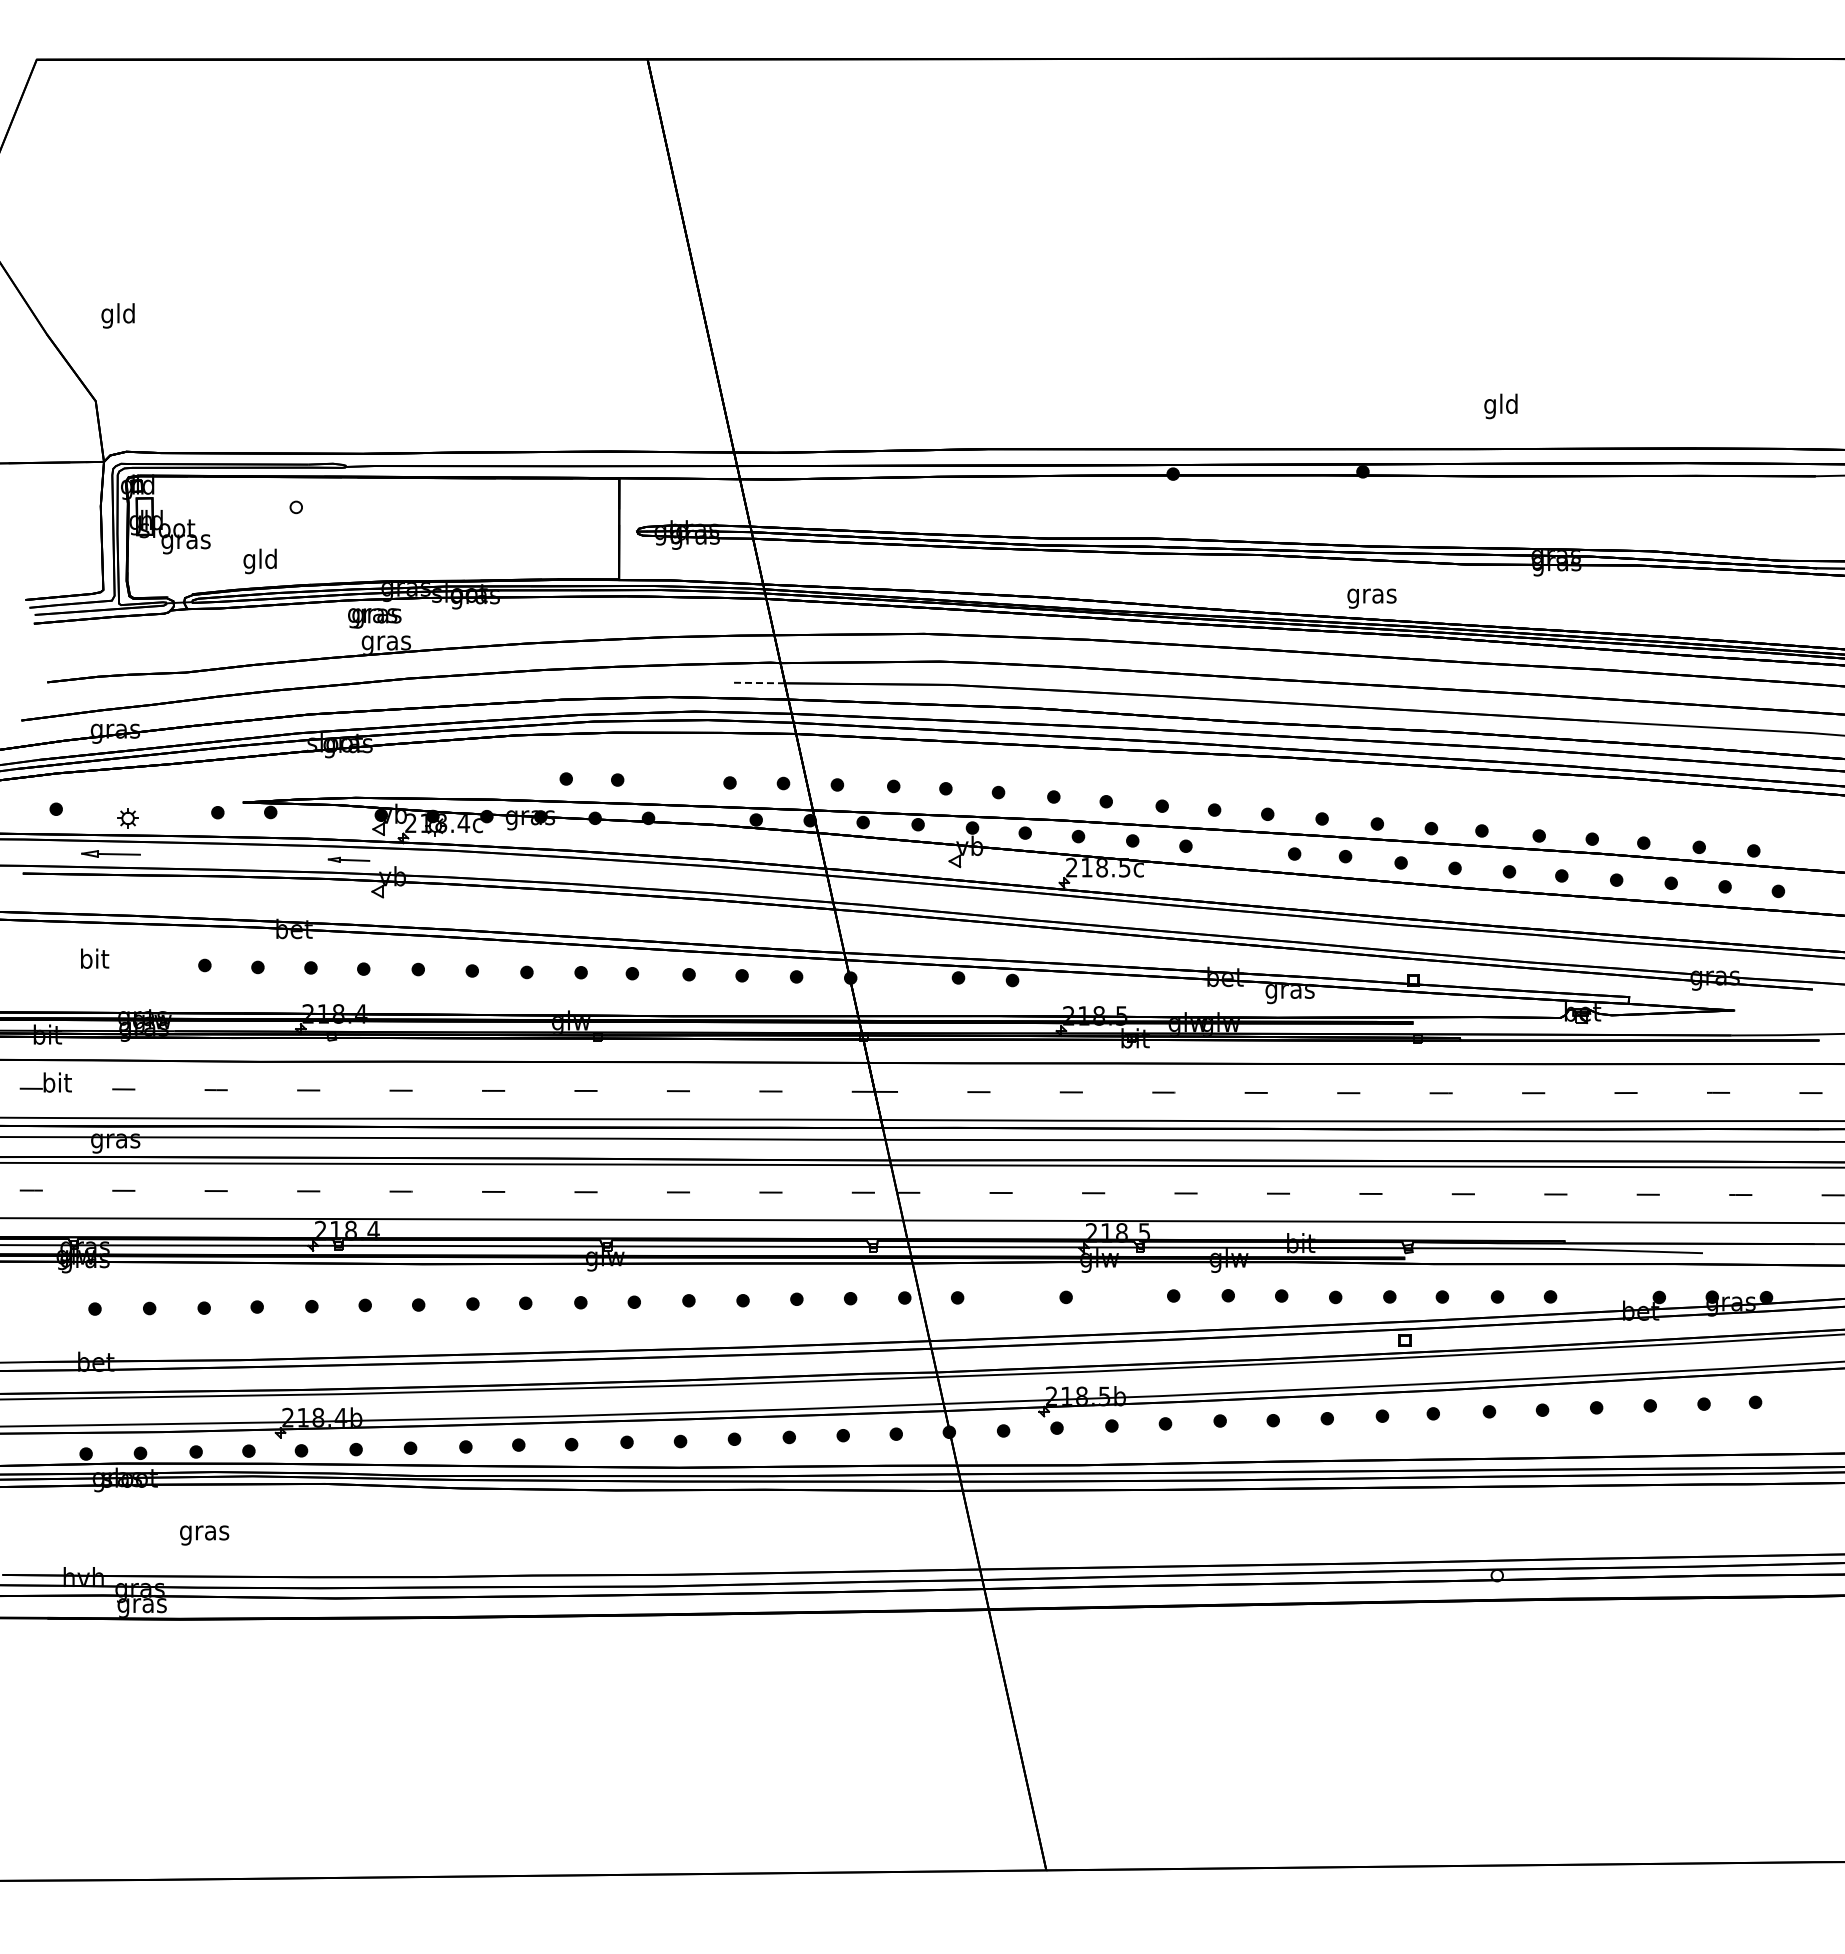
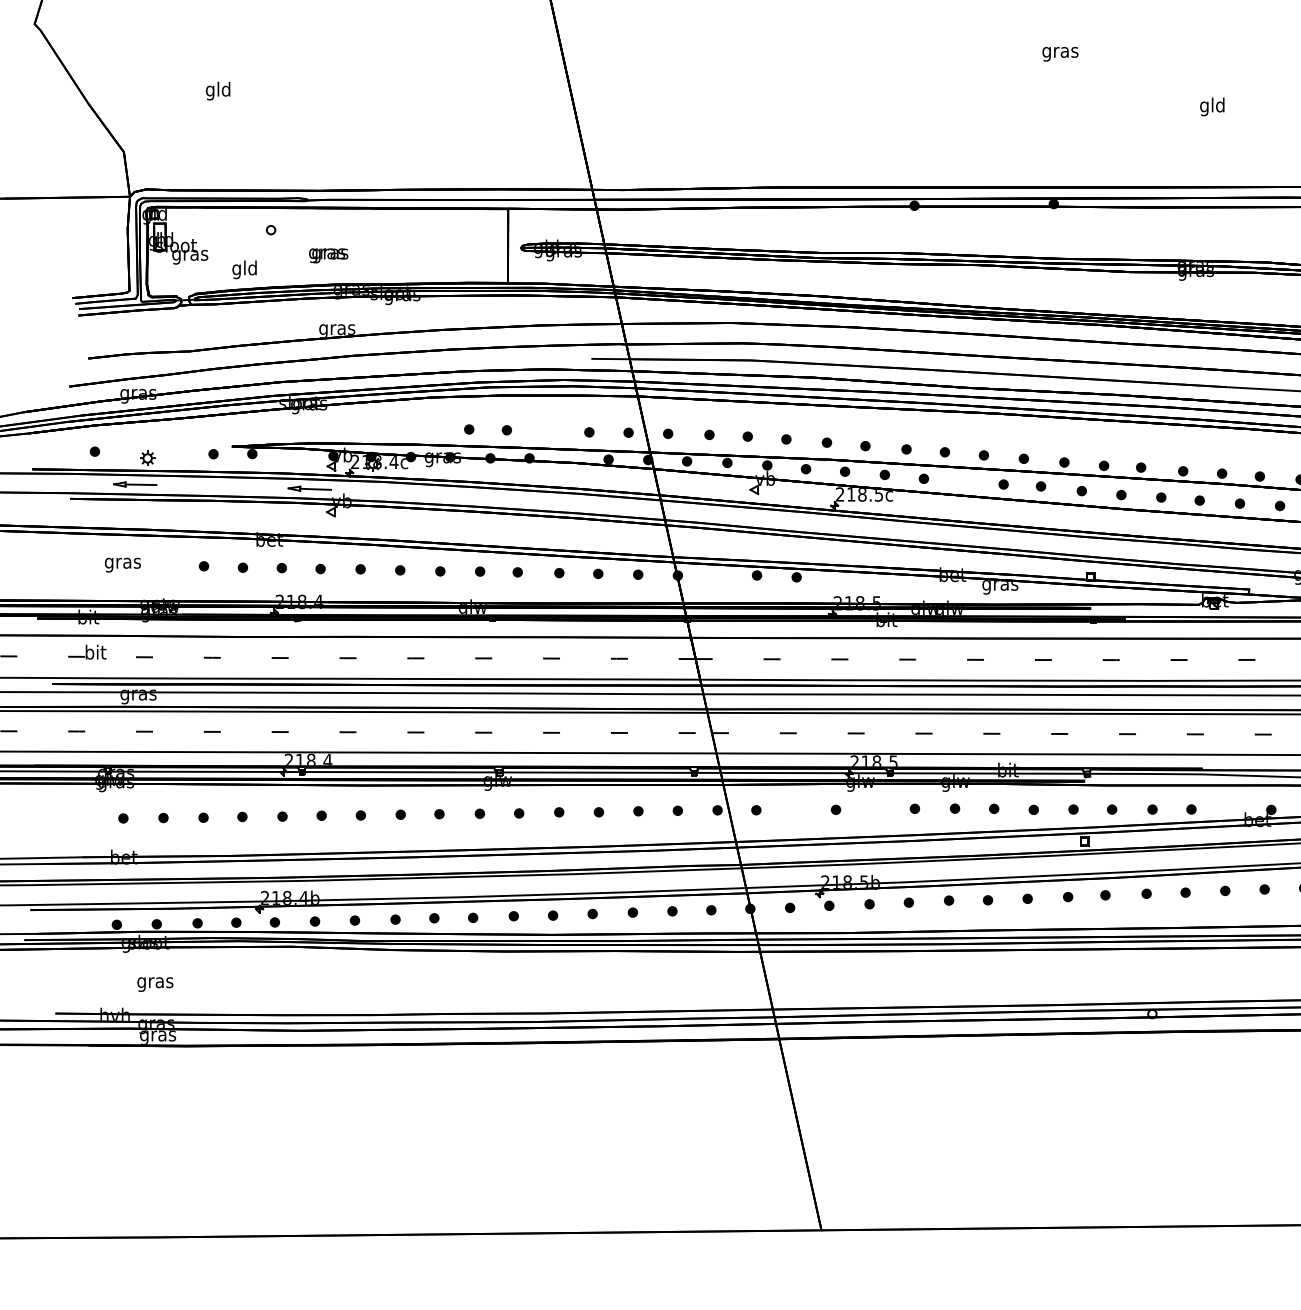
text: (117, 315) -> (217, 90), moved
text: (1500, 406) -> (1211, 106), moved
text: (1371, 598) -> (1060, 54), moved
text: (374, 618) -> (328, 255), moved
line: (759, 683) -> (611, 359), dashed -> solid
part: (348, 859) -> (309, 488), size x1.43
text: (93, 961) -> (122, 563), bit -> gras
text: (204, 1535) -> (155, 984), moved

